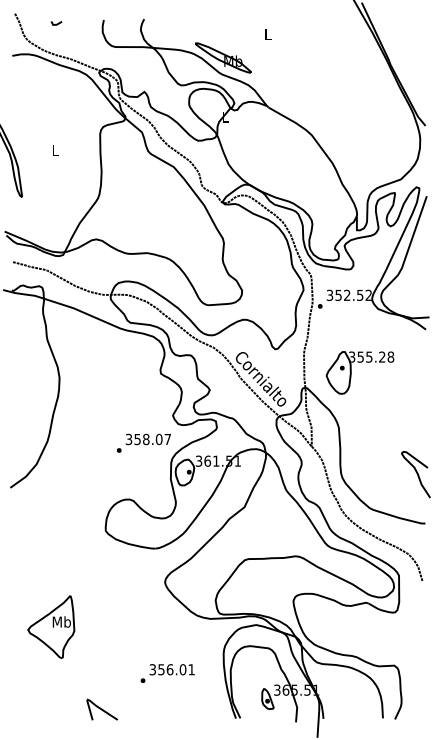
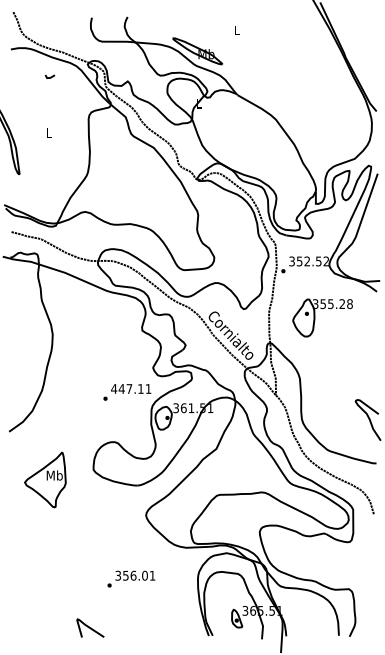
line: (57, 23) -> (50, 76), moved
part: (351, 372) -> (315, 317), moved
text: (148, 438) -> (131, 388), 358.07 -> 447.11
part: (51, 626) -> (45, 479), moved
text: (167, 672) -> (131, 578), moved

